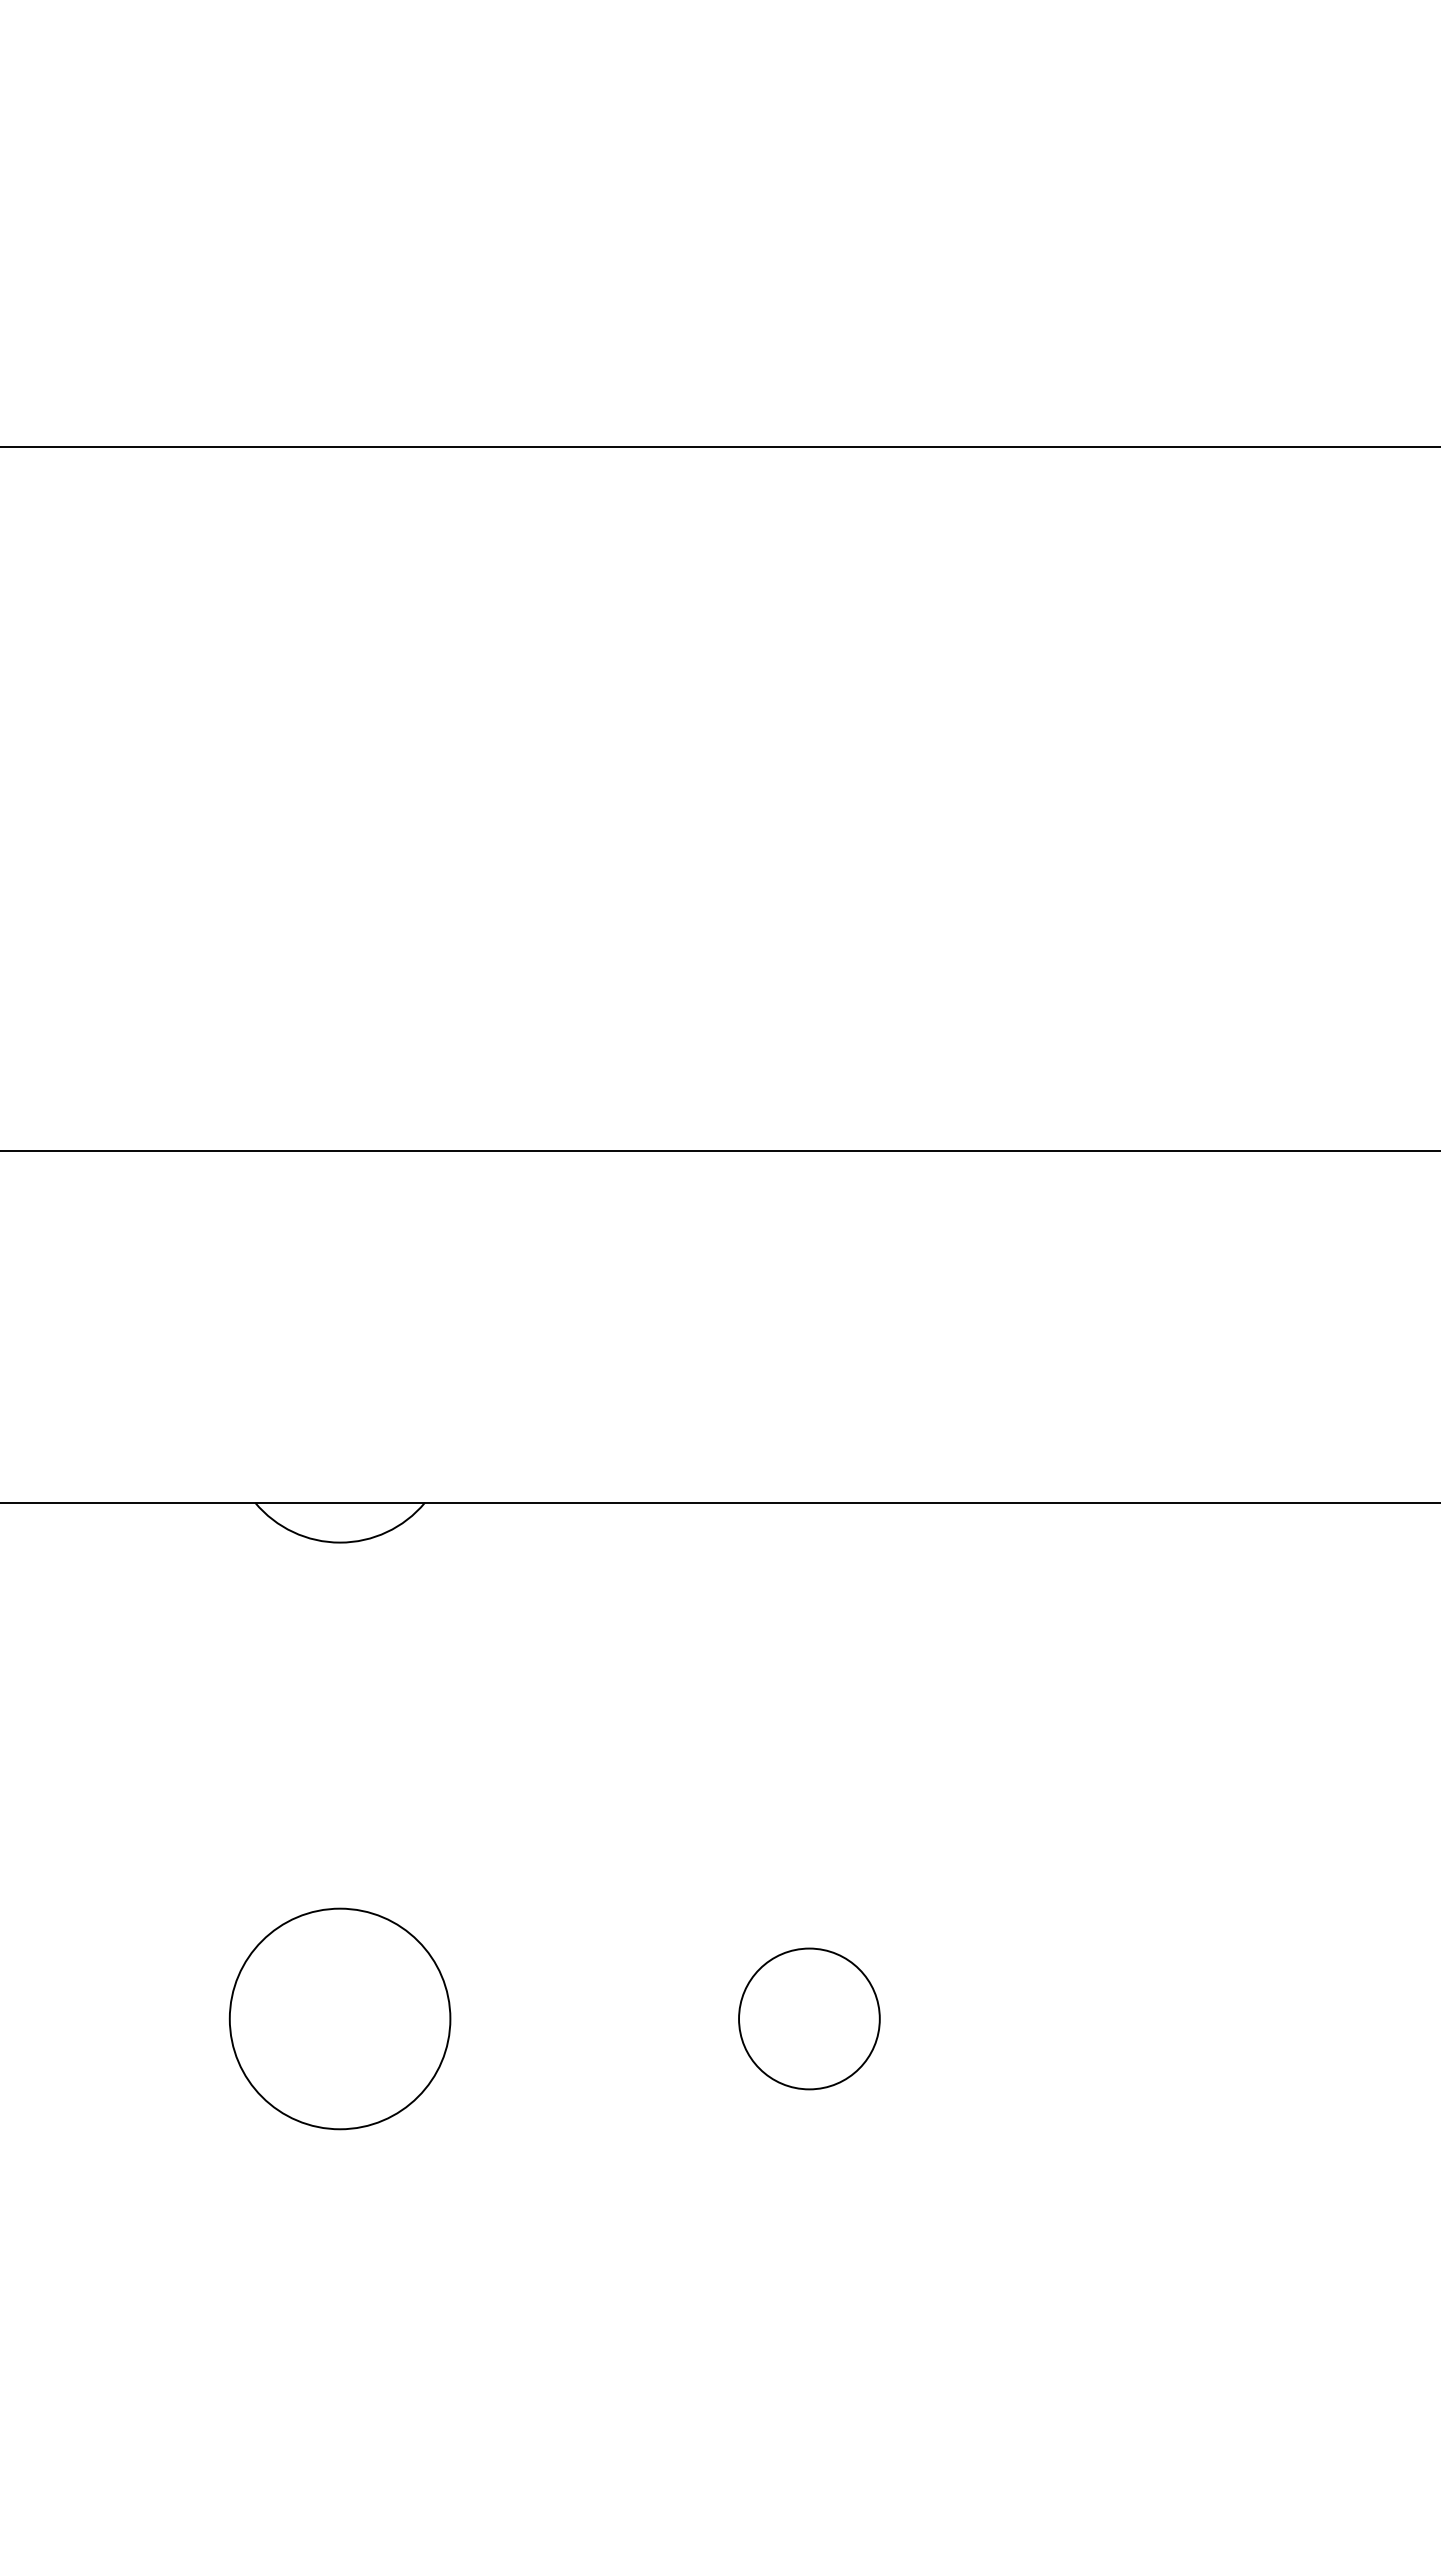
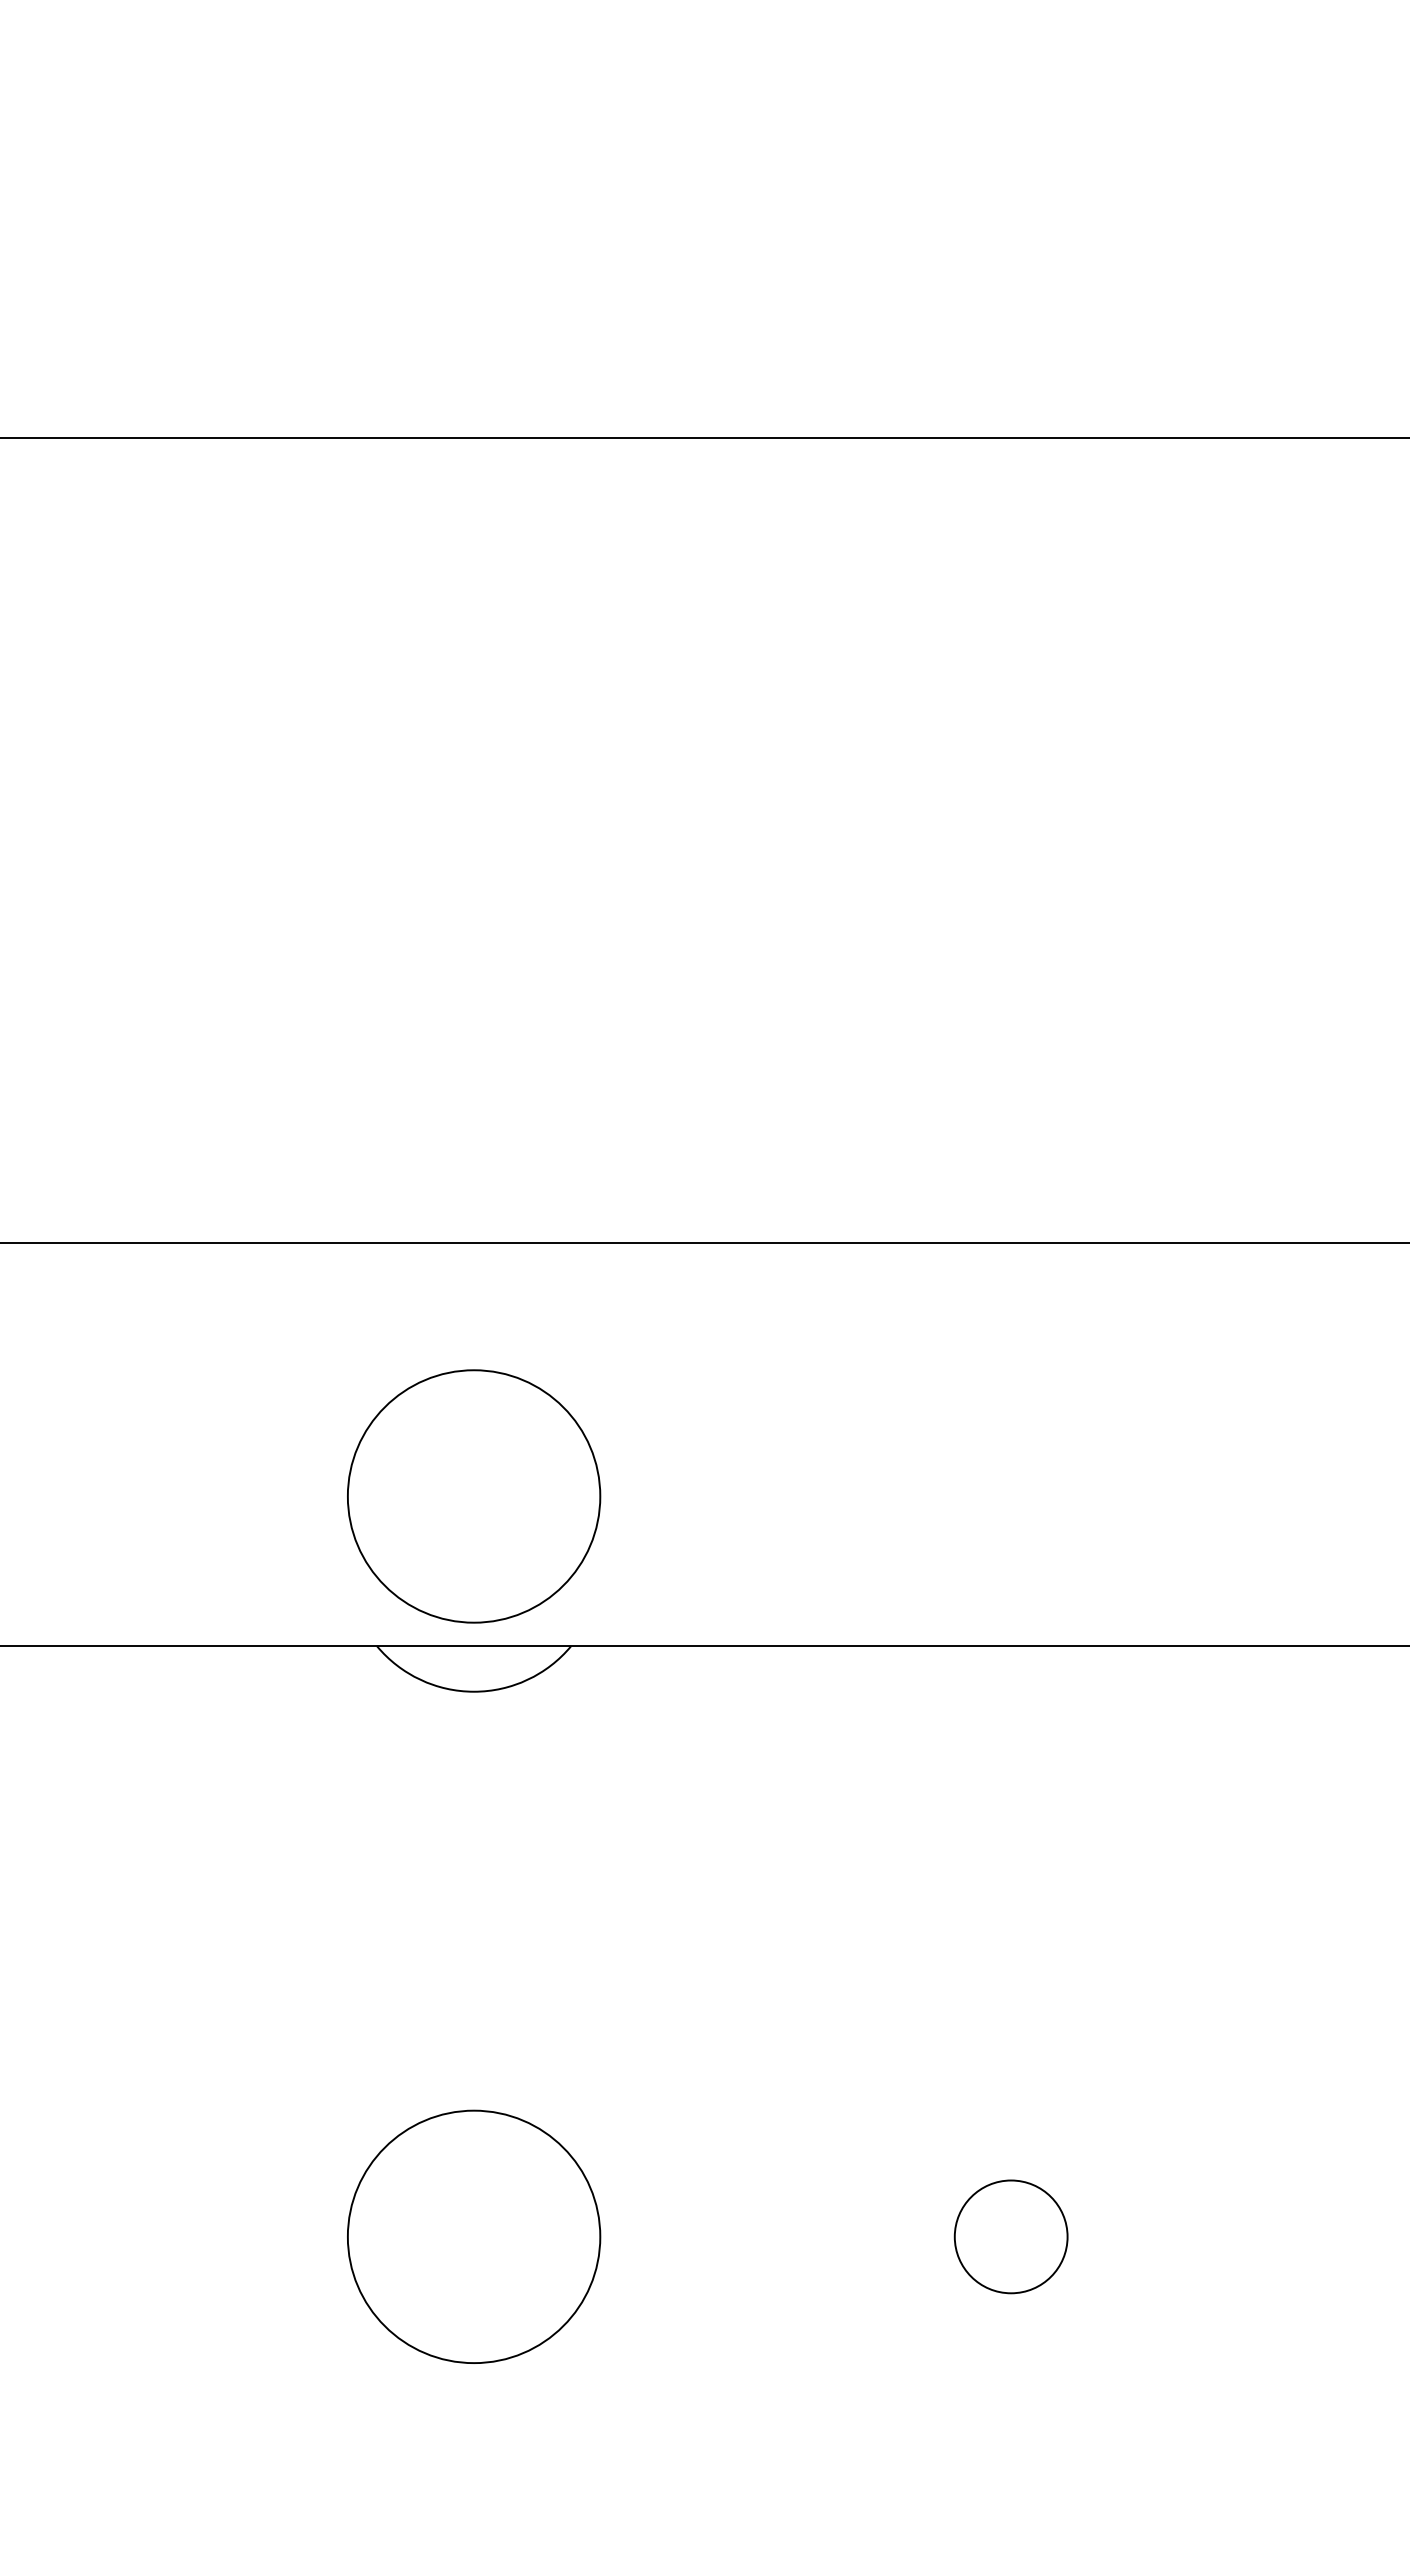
circle: (339, 1371) -> (473, 1495), added
circle: (809, 2018) -> (1011, 2236), size x0.7

